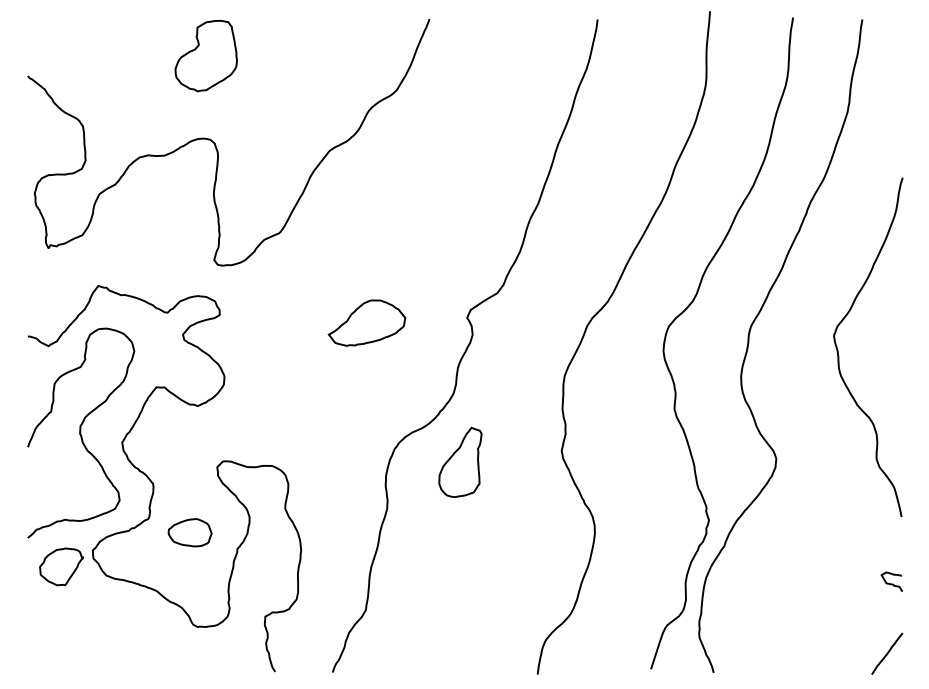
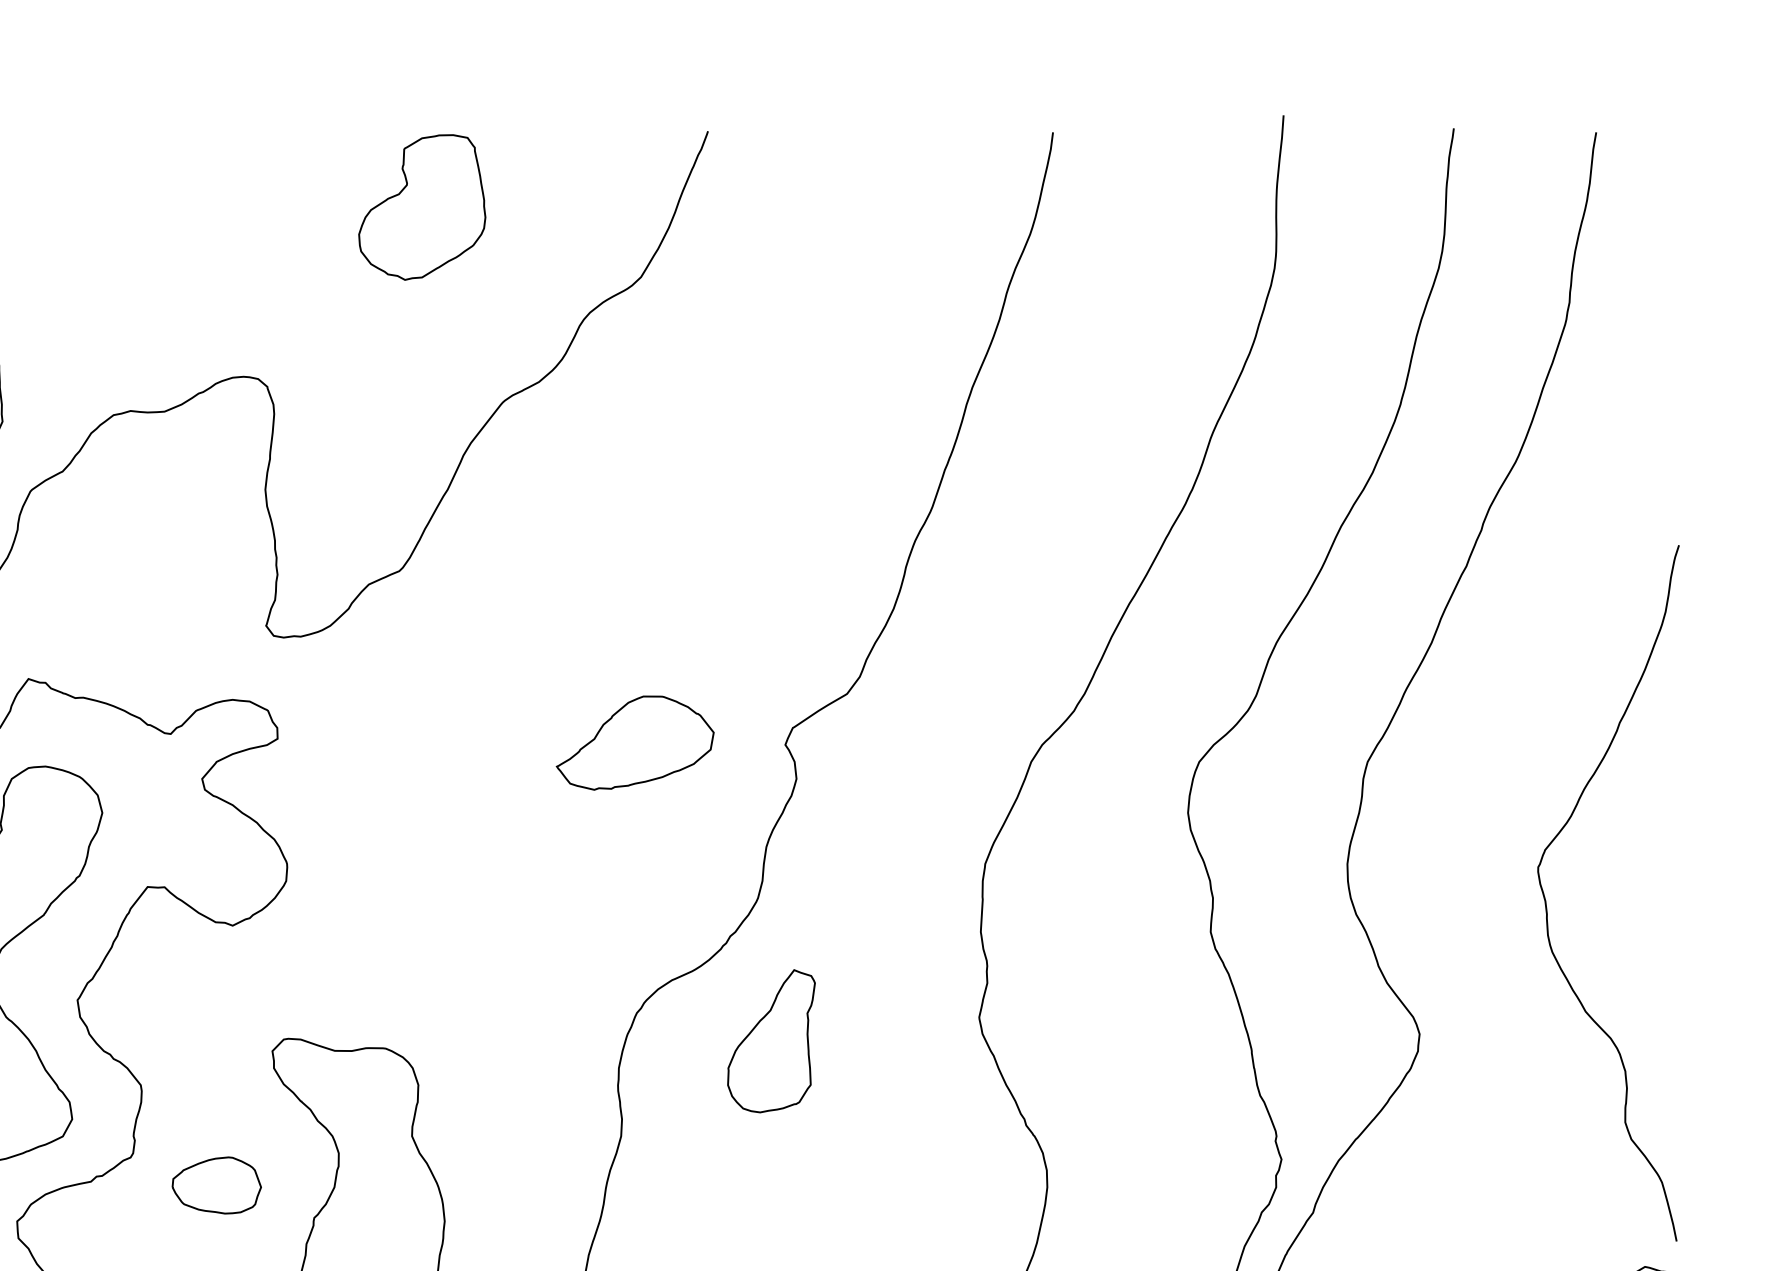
part: (205, 56) -> (420, 208), moved
part: (366, 322) -> (634, 741), moved
curve: (838, 349) -> (1547, 897), moved

